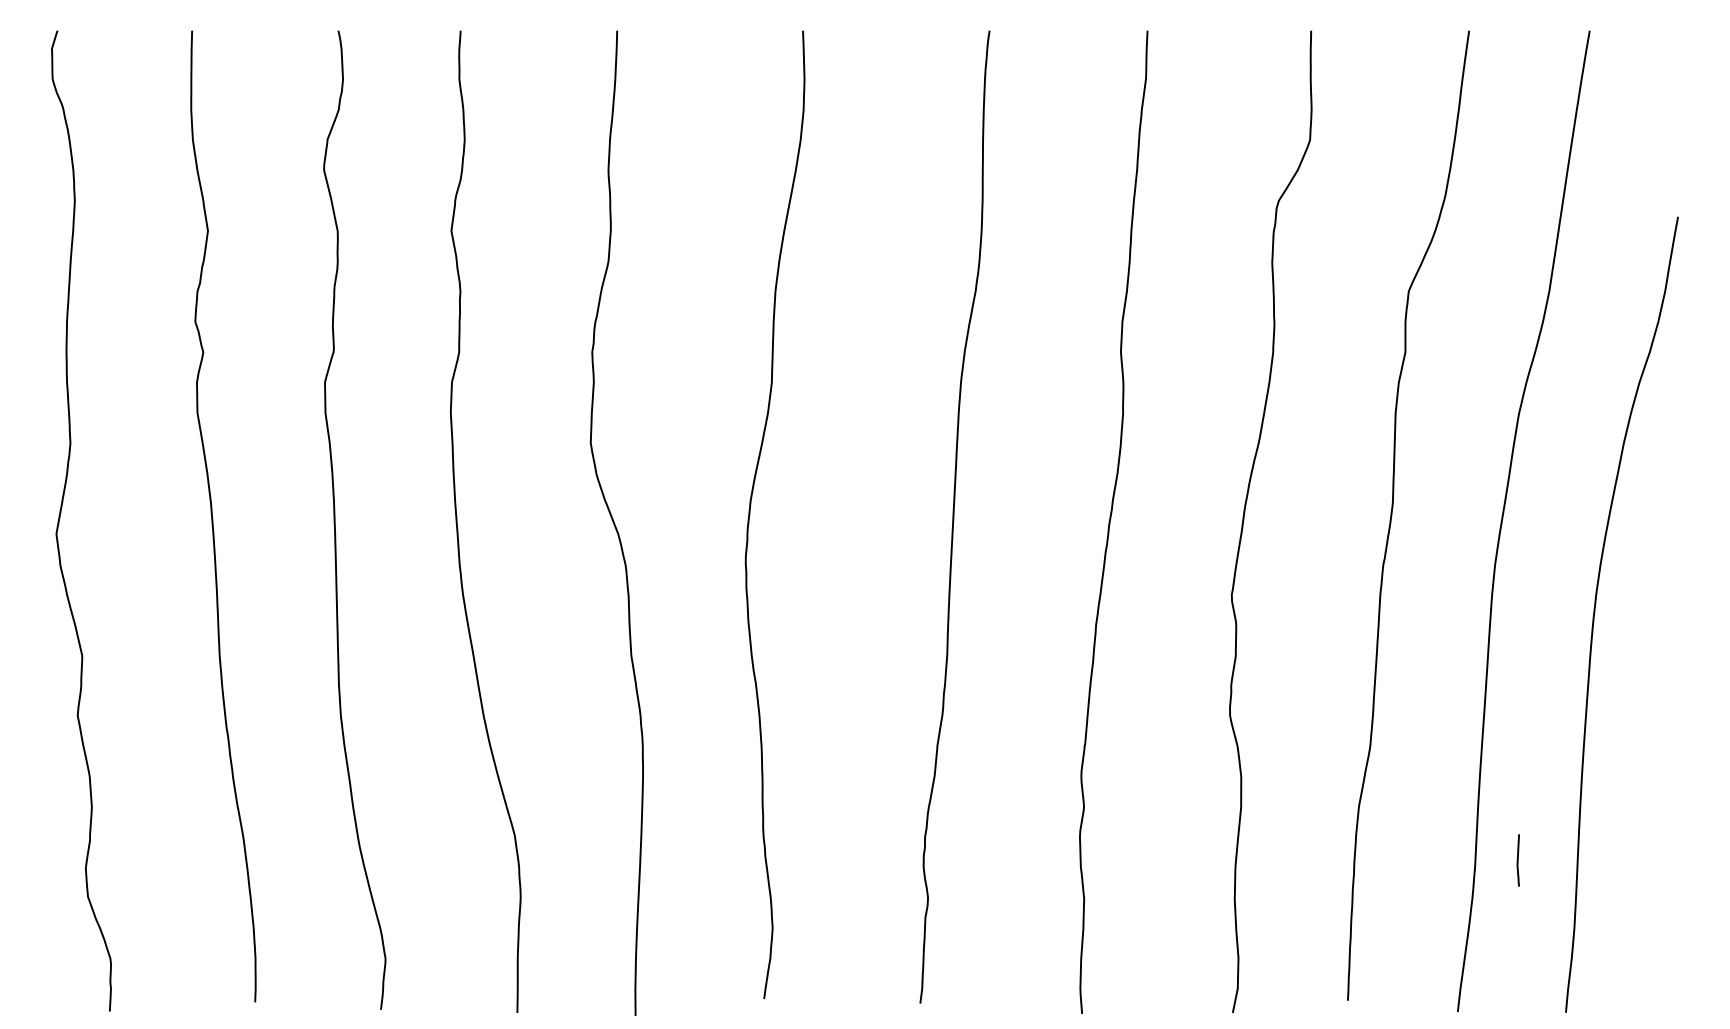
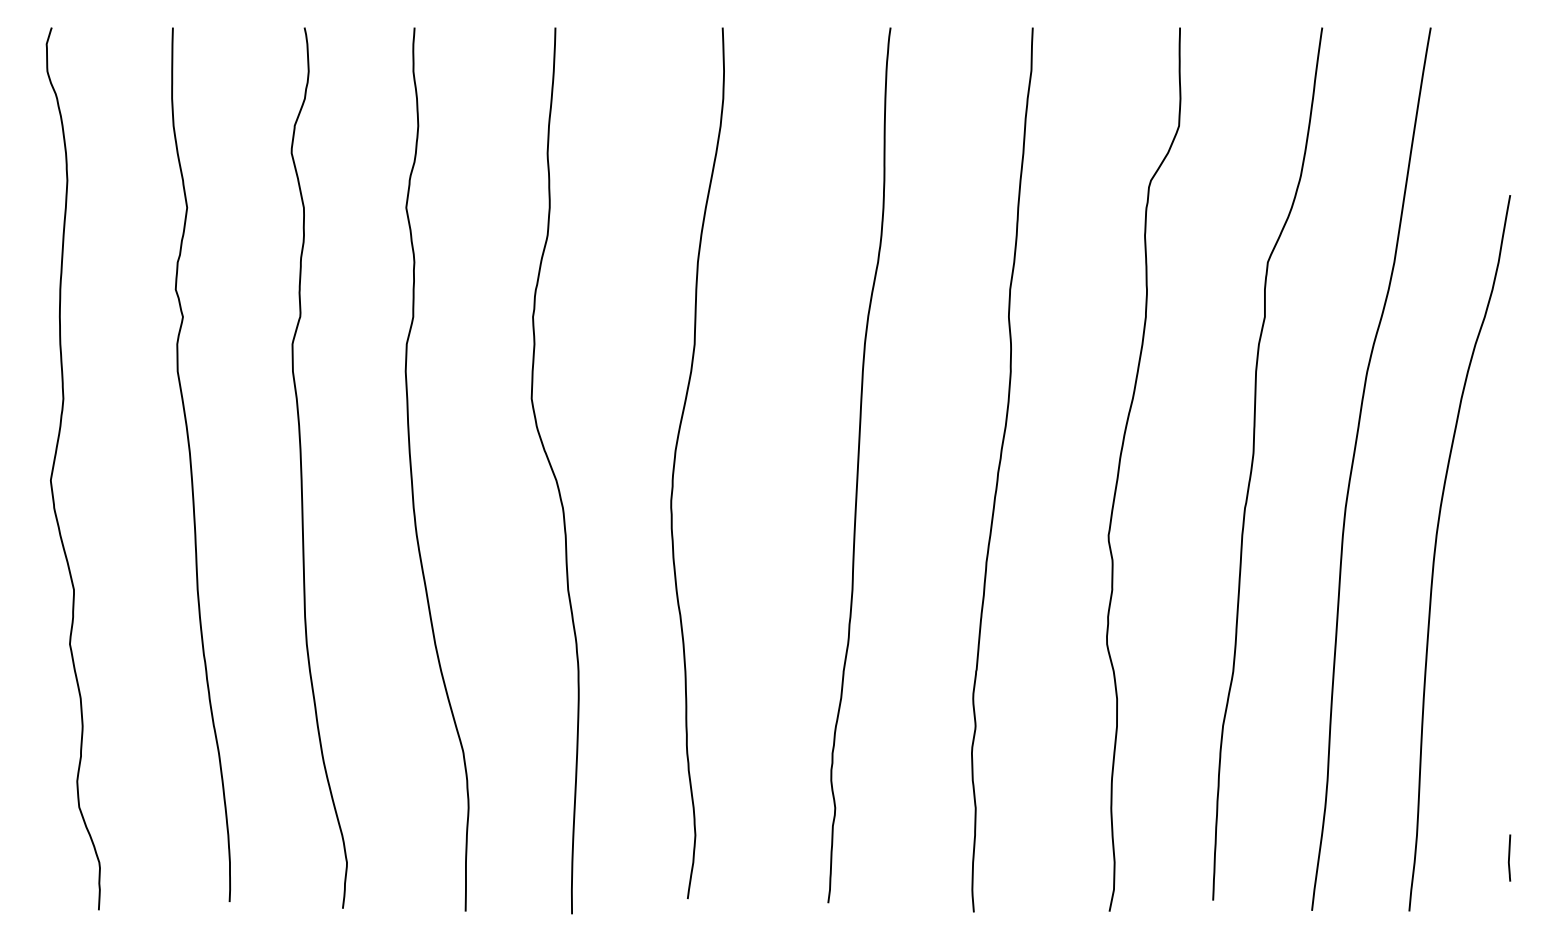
line: (1517, 860) -> (1508, 858), moved

